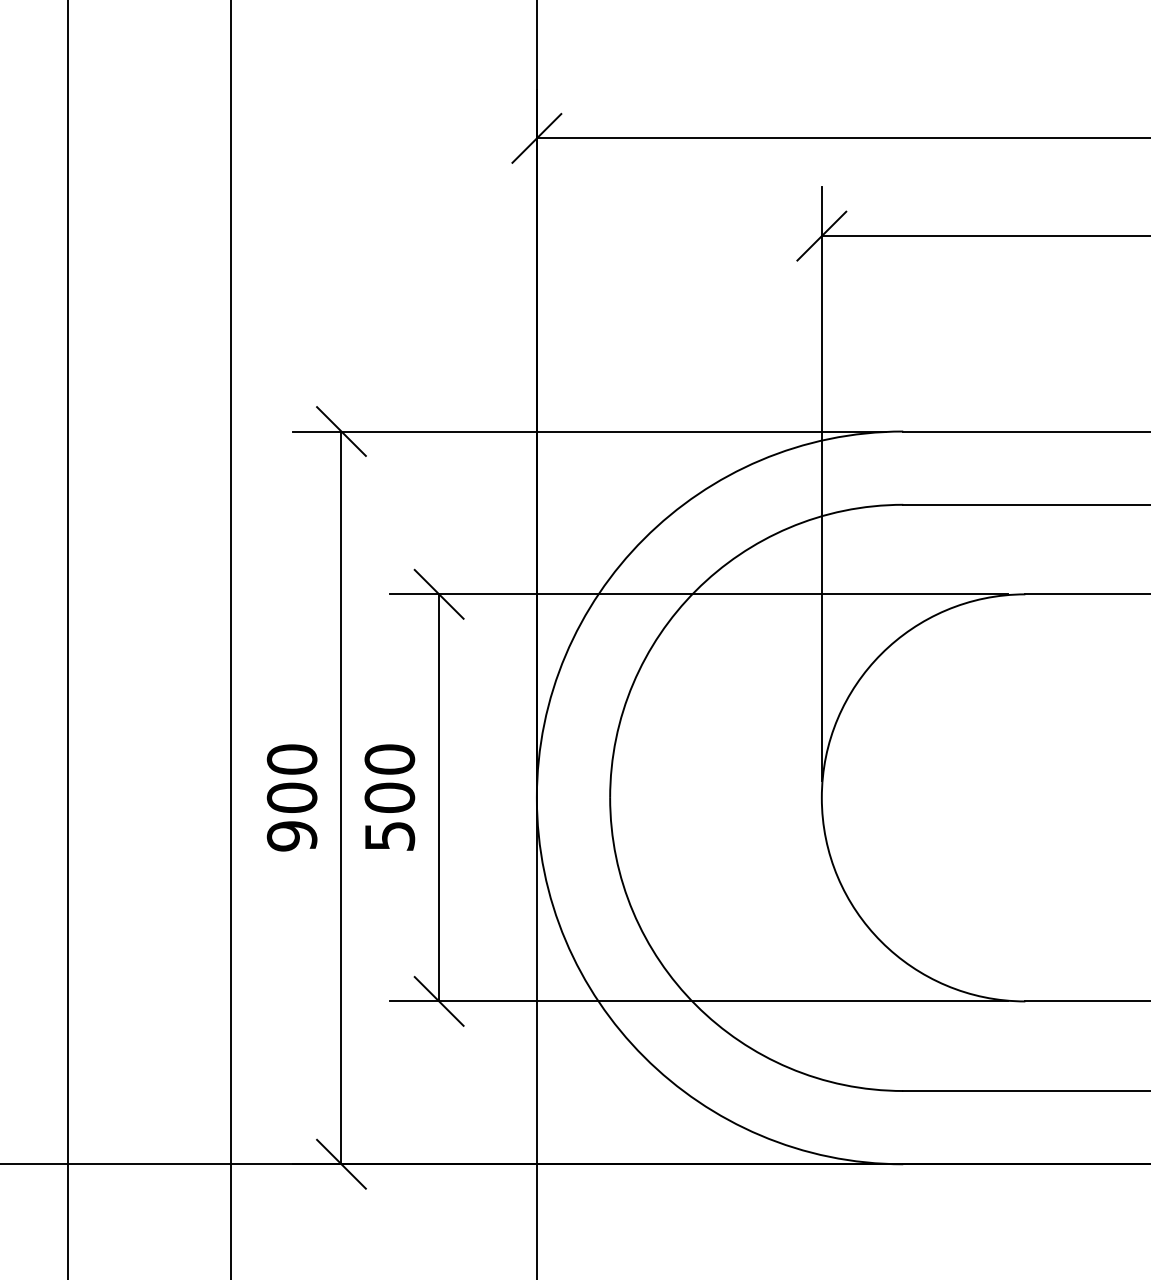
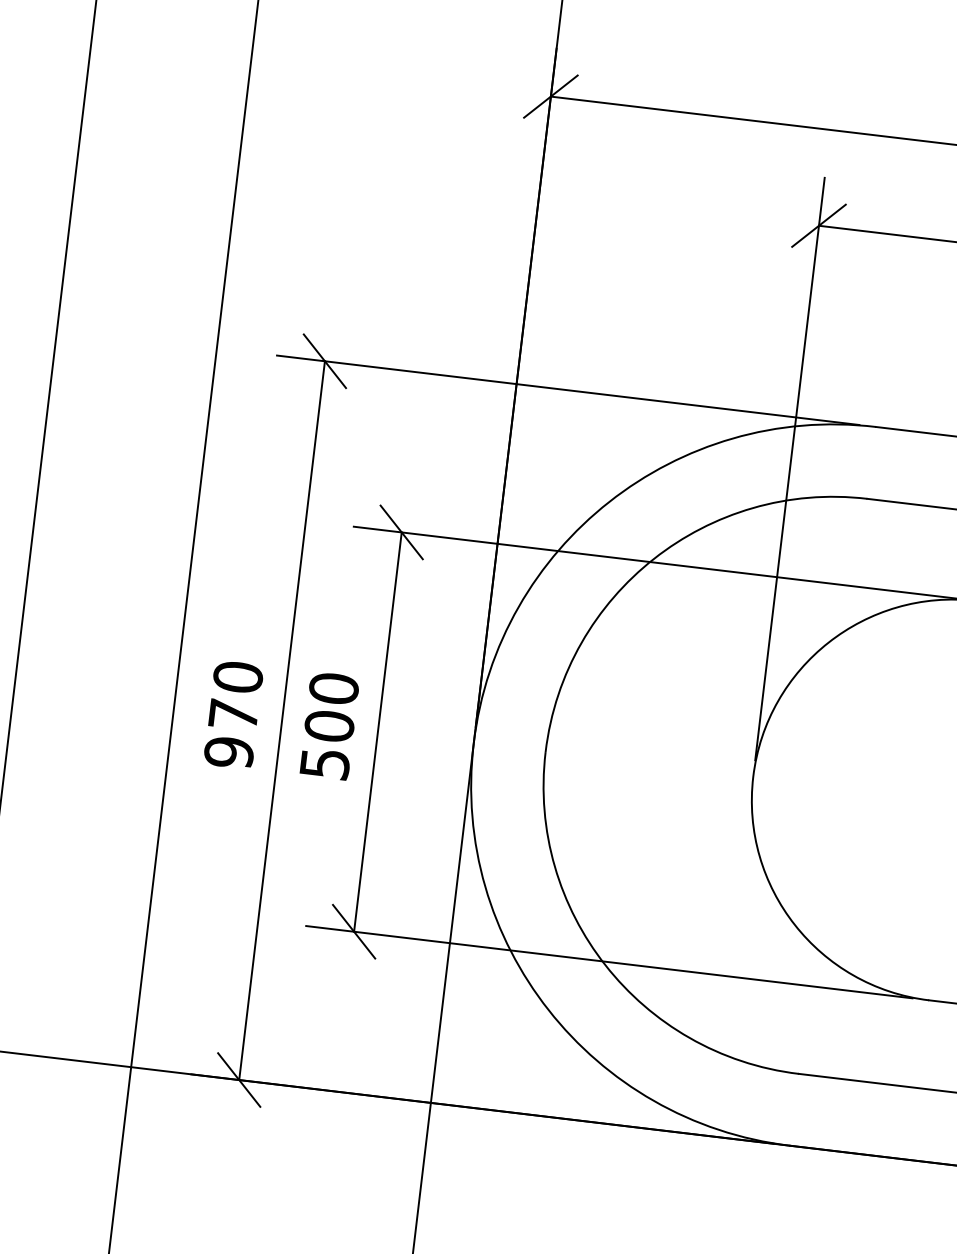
text: (291, 797) -> (233, 714), 900 -> 970

